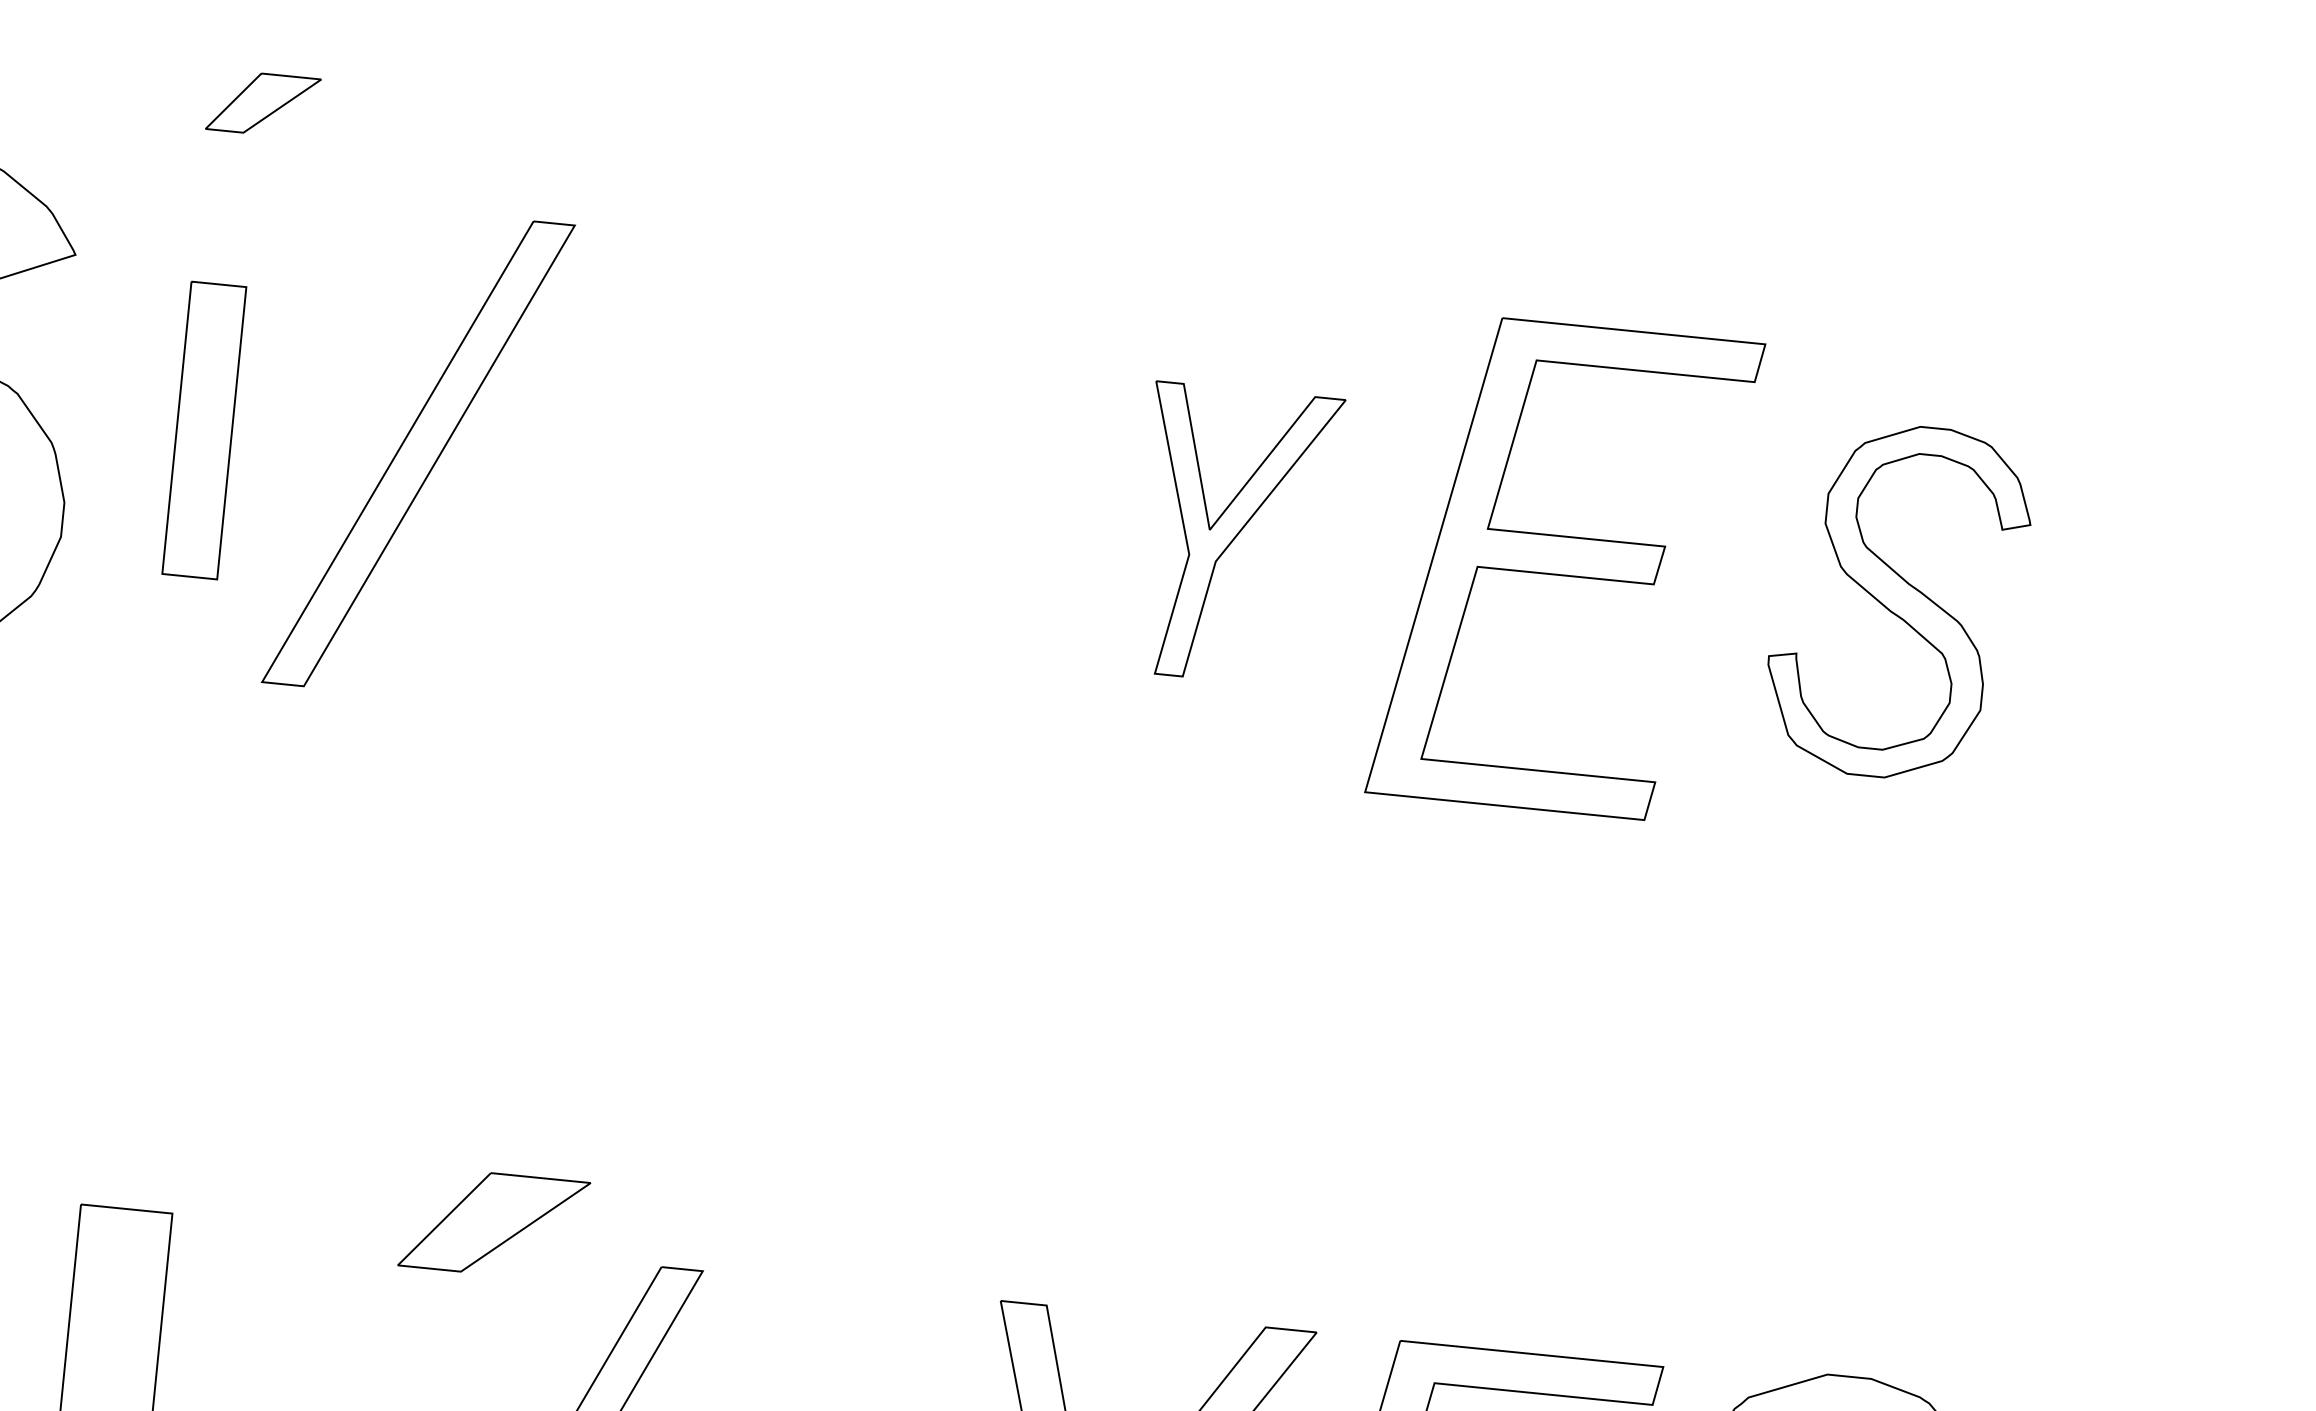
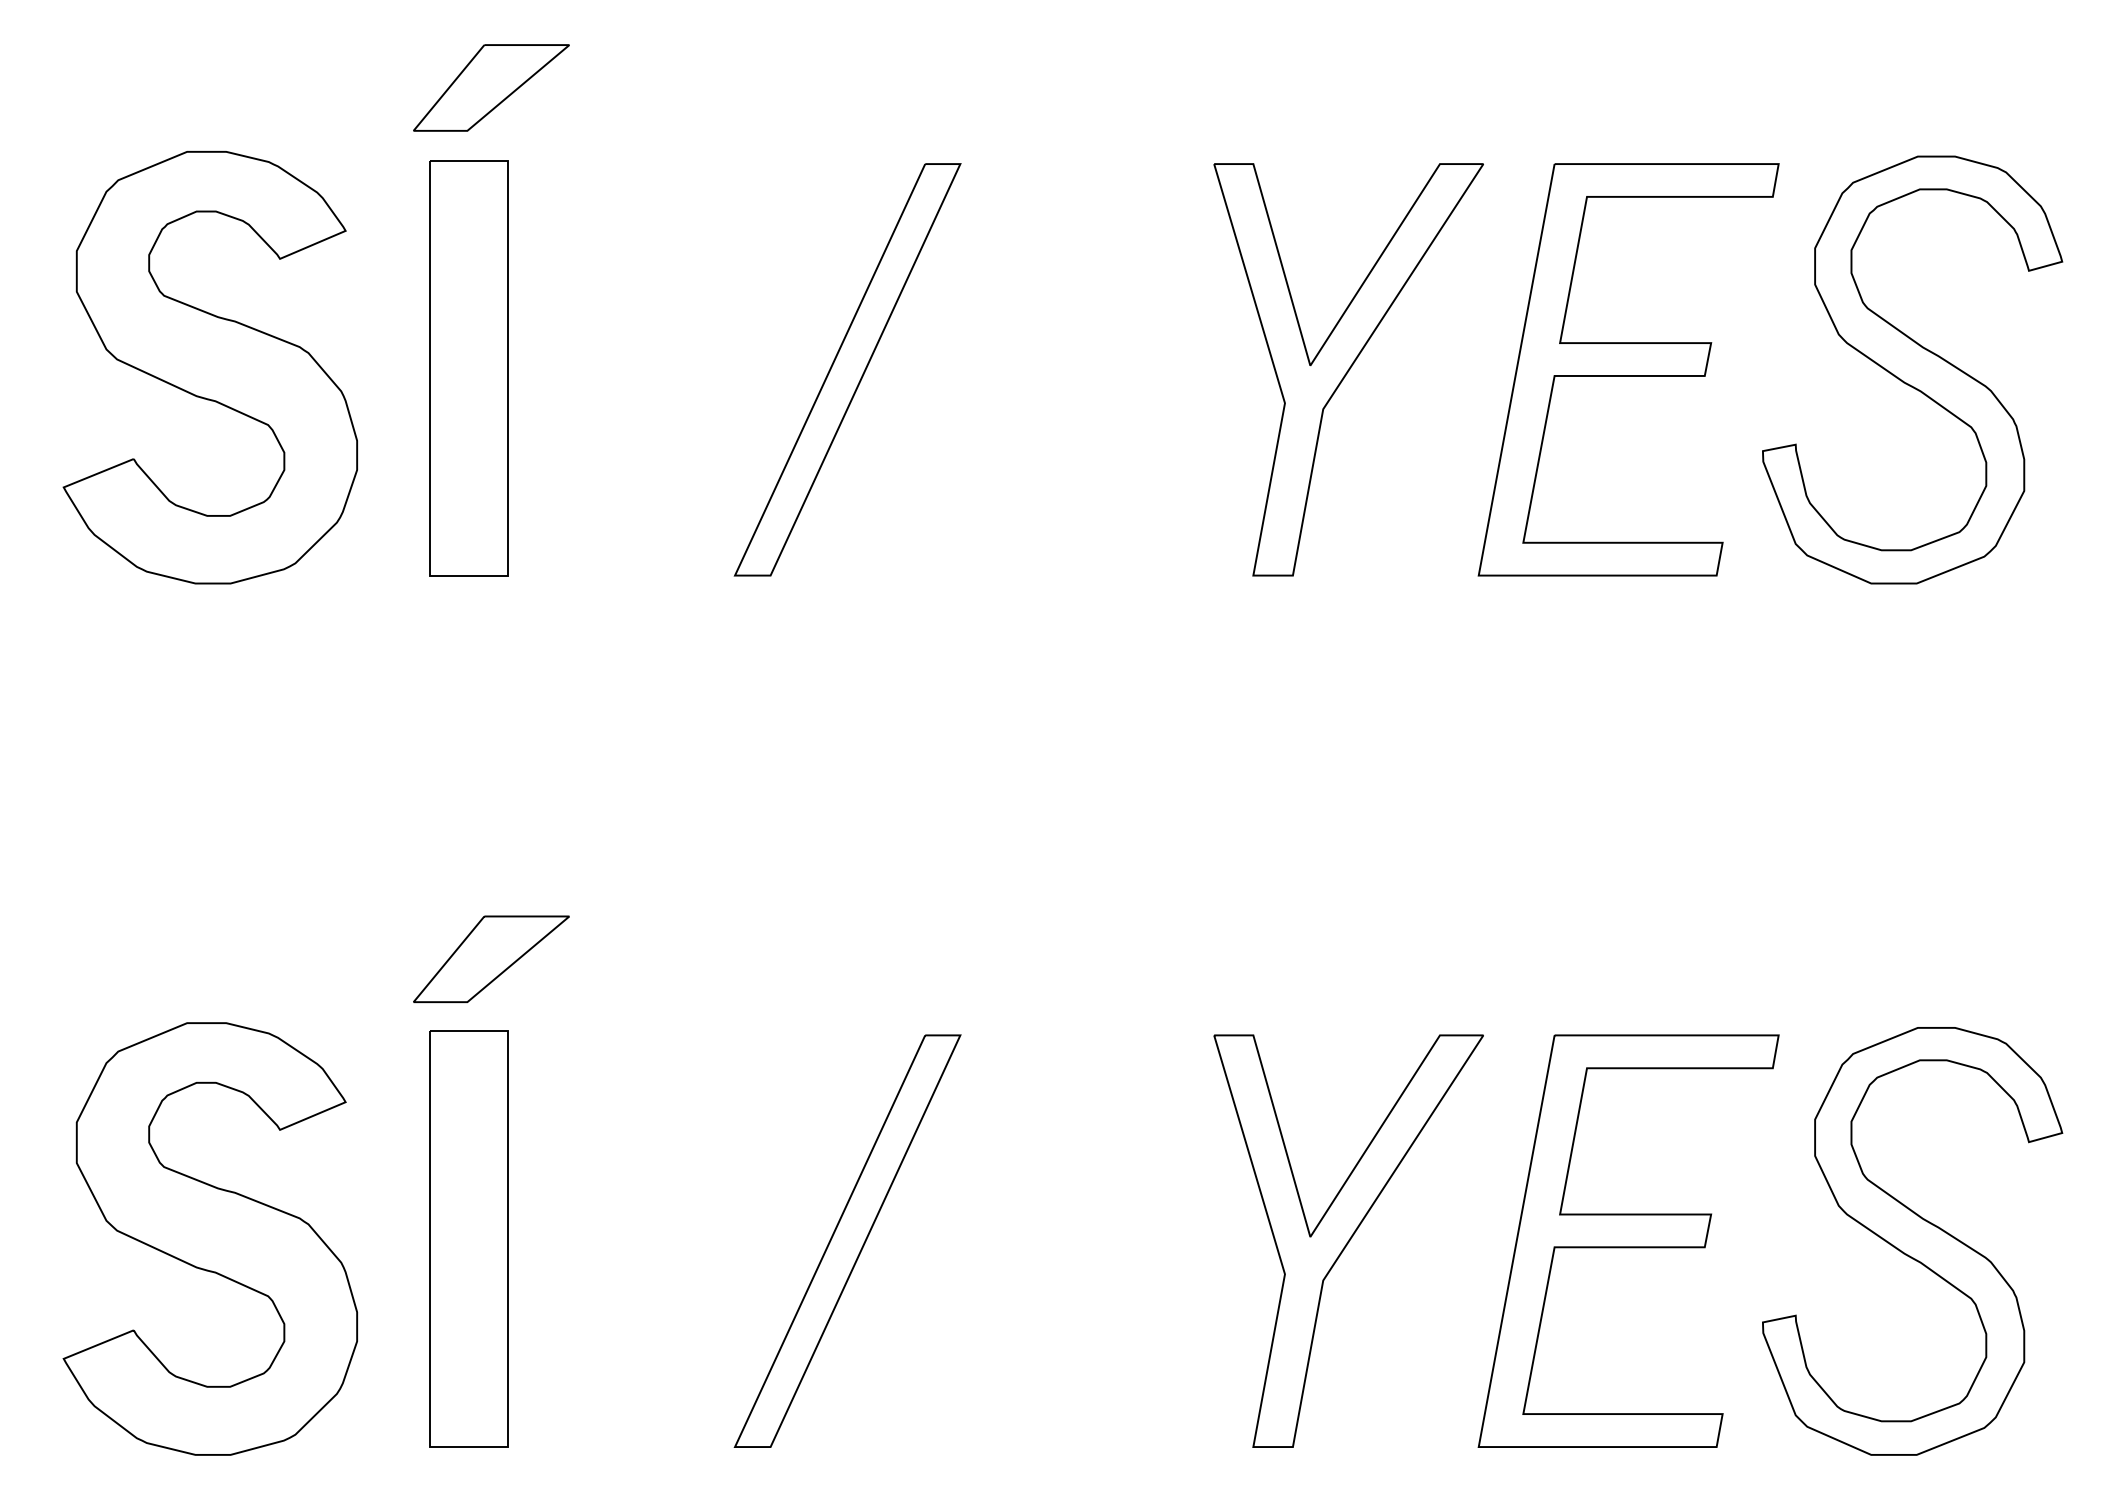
part: (263, 103) -> (491, 87), size x1.67
part: (203, 430) -> (468, 368), size x1.67
part: (418, 453) -> (847, 369), moved
part: (1236, 535) -> (1348, 369), size x1.67
part: (1898, 601) -> (1912, 369), size x1.43
part: (494, 1224) -> (491, 959), moved

